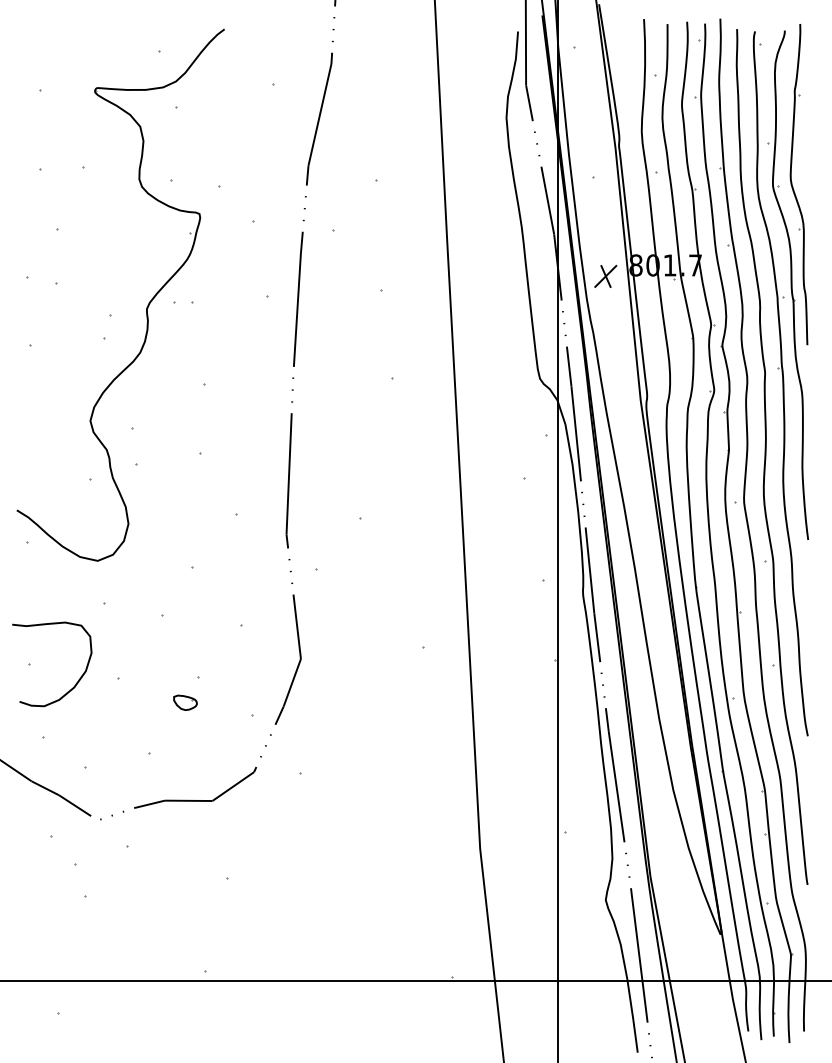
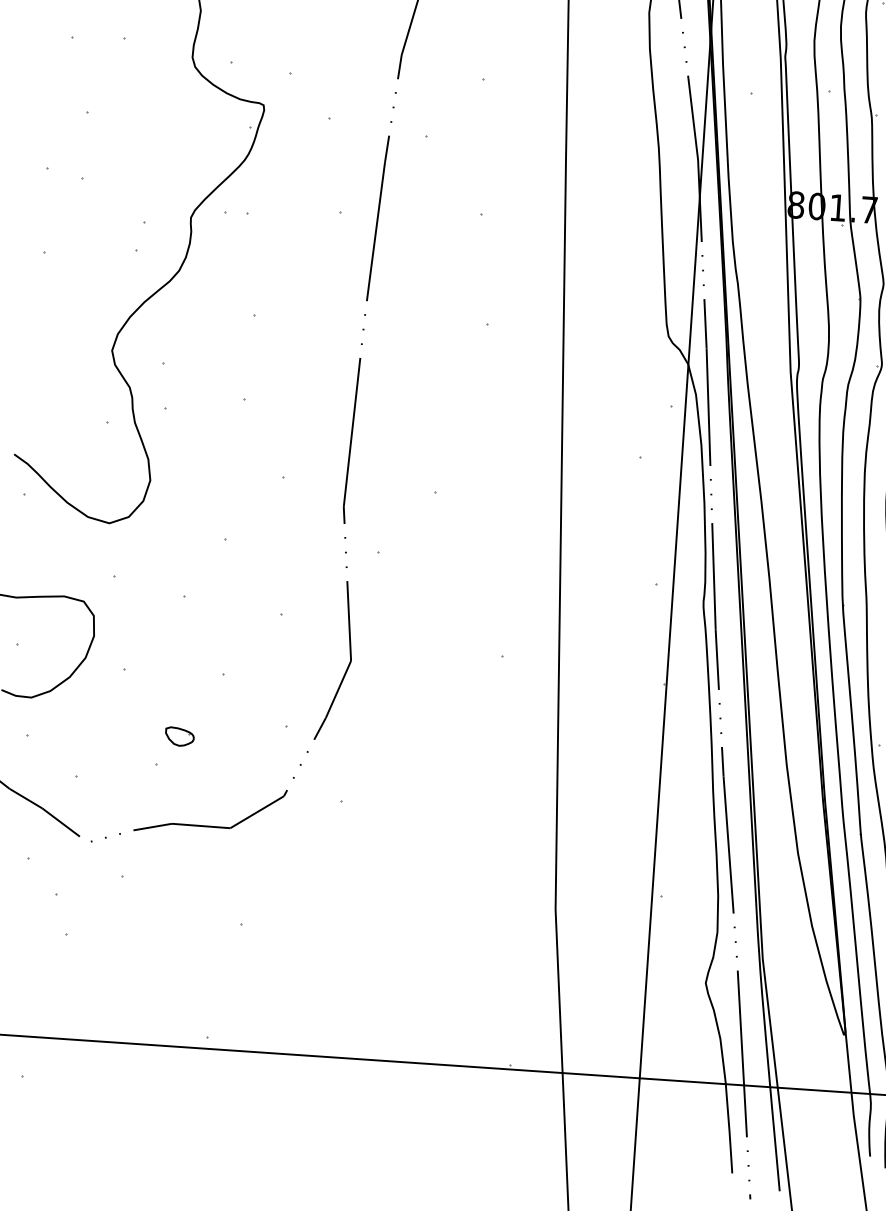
part: (605, 275) -> (757, 214), removed
part: (185, 702) -> (179, 736), moved

